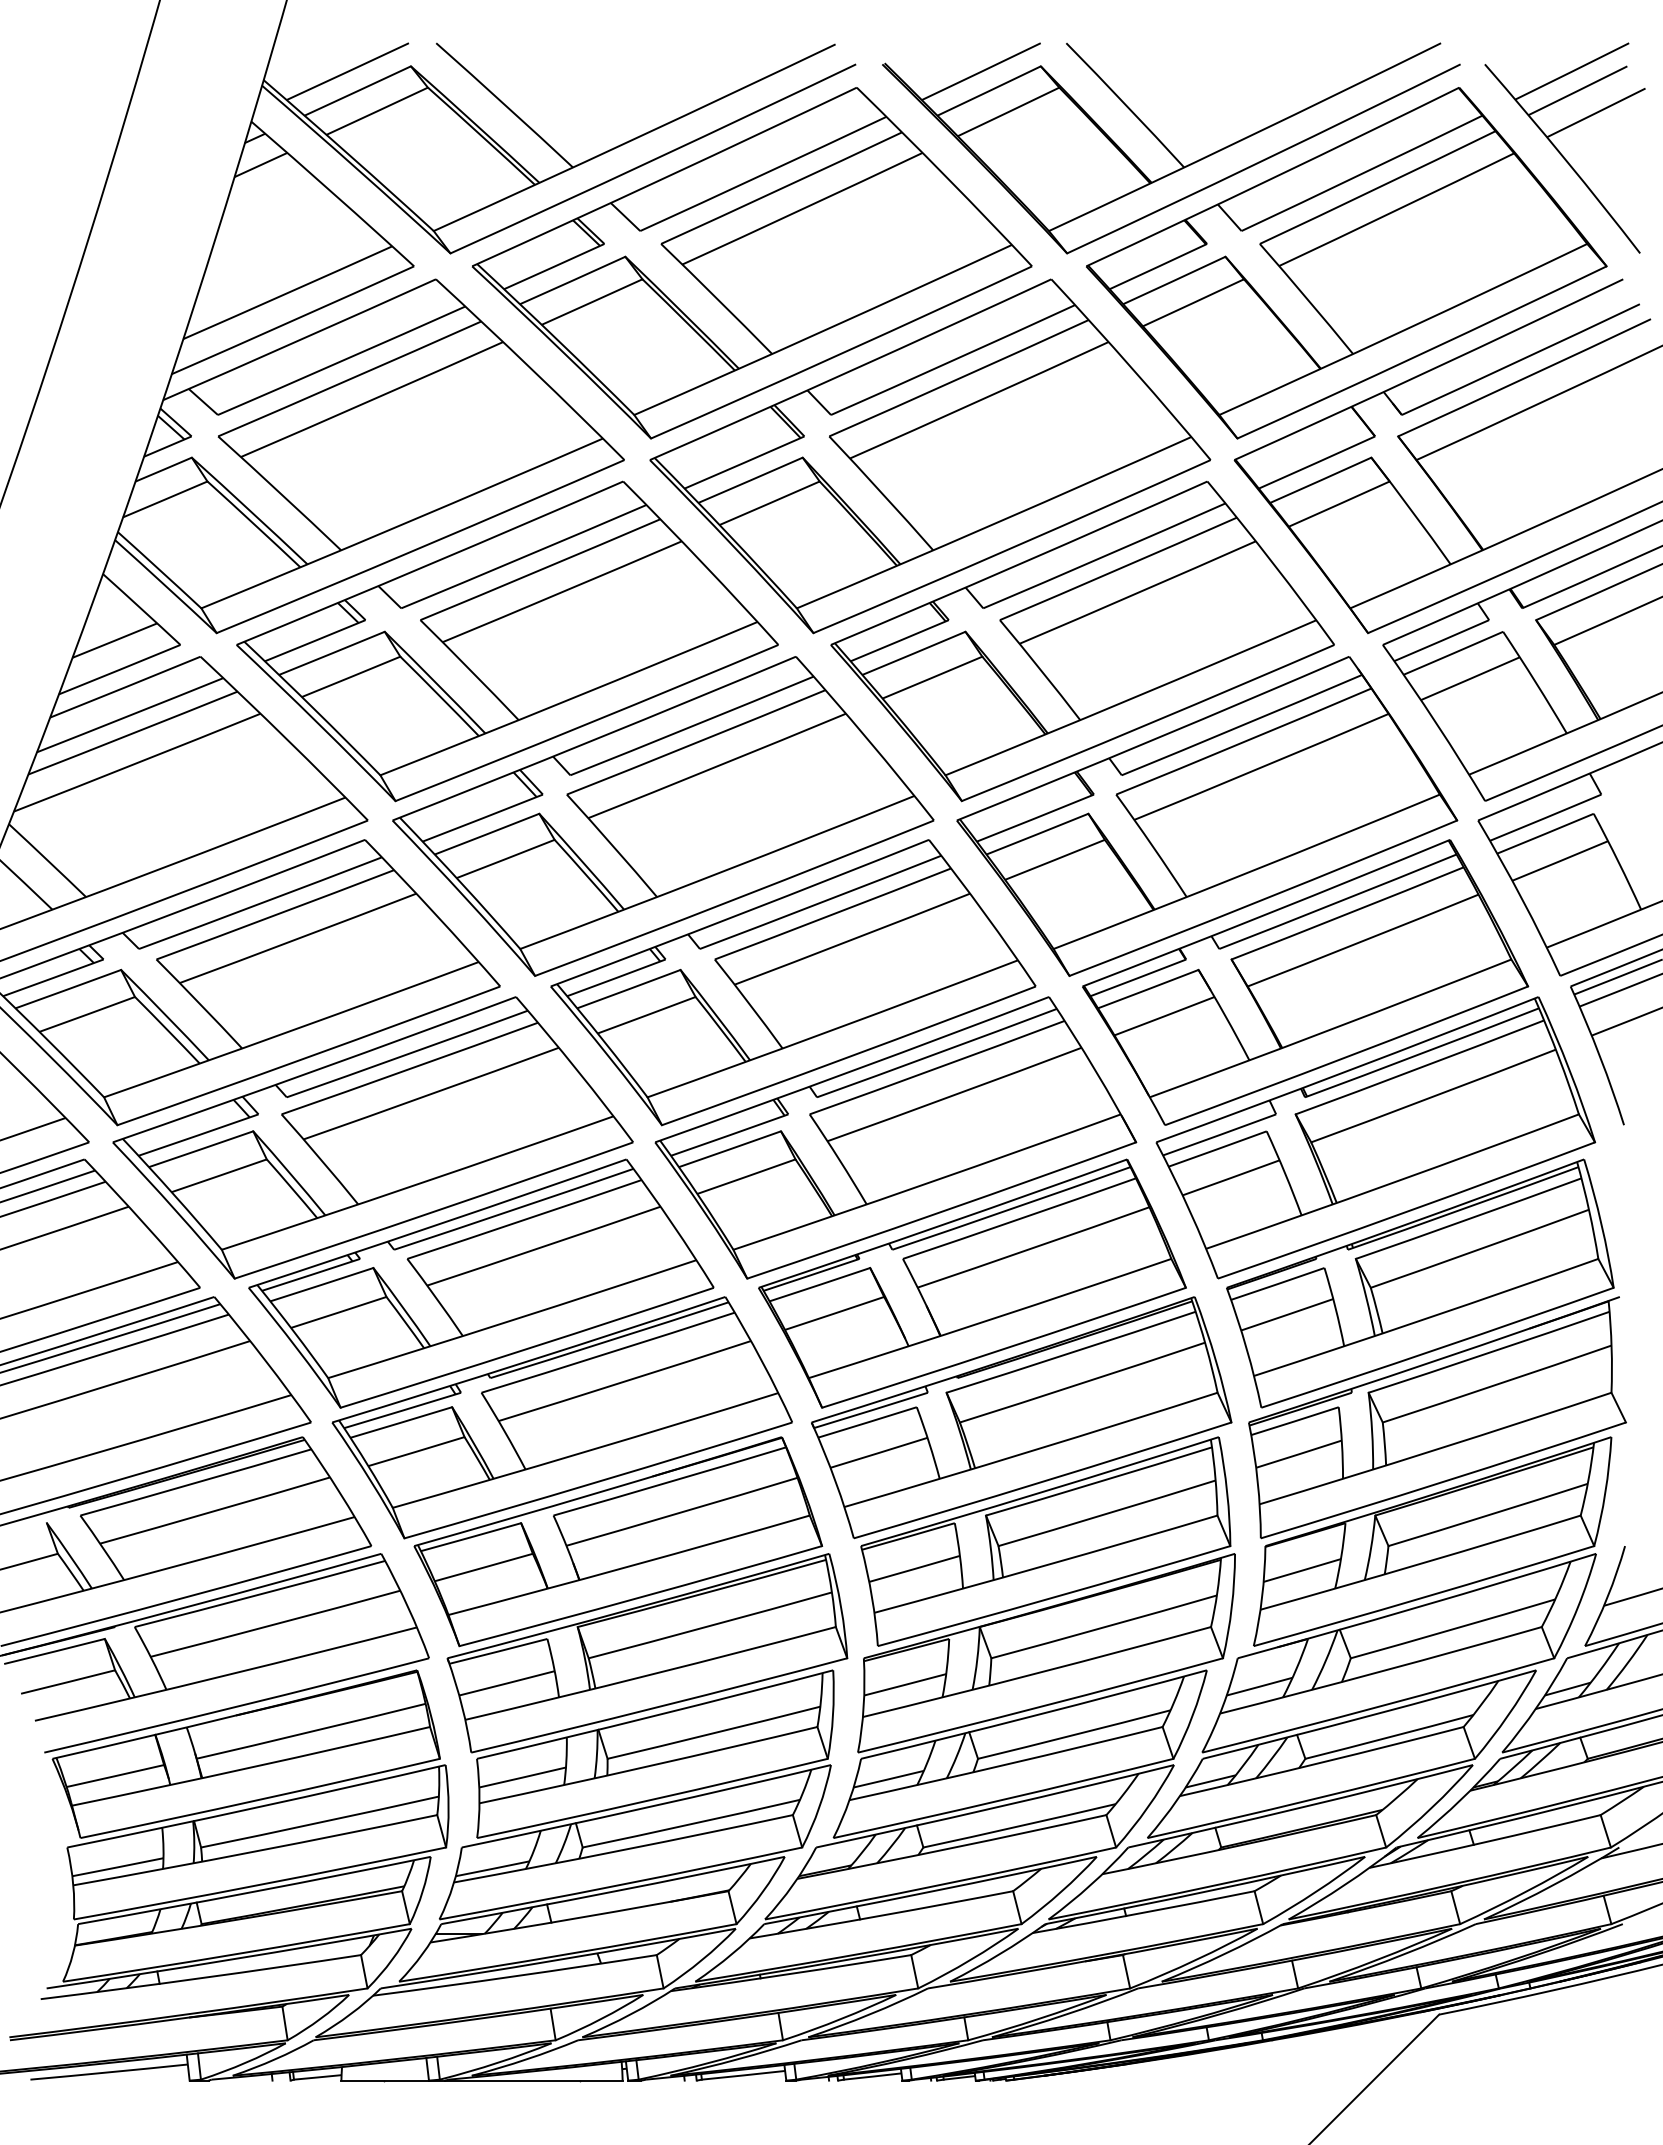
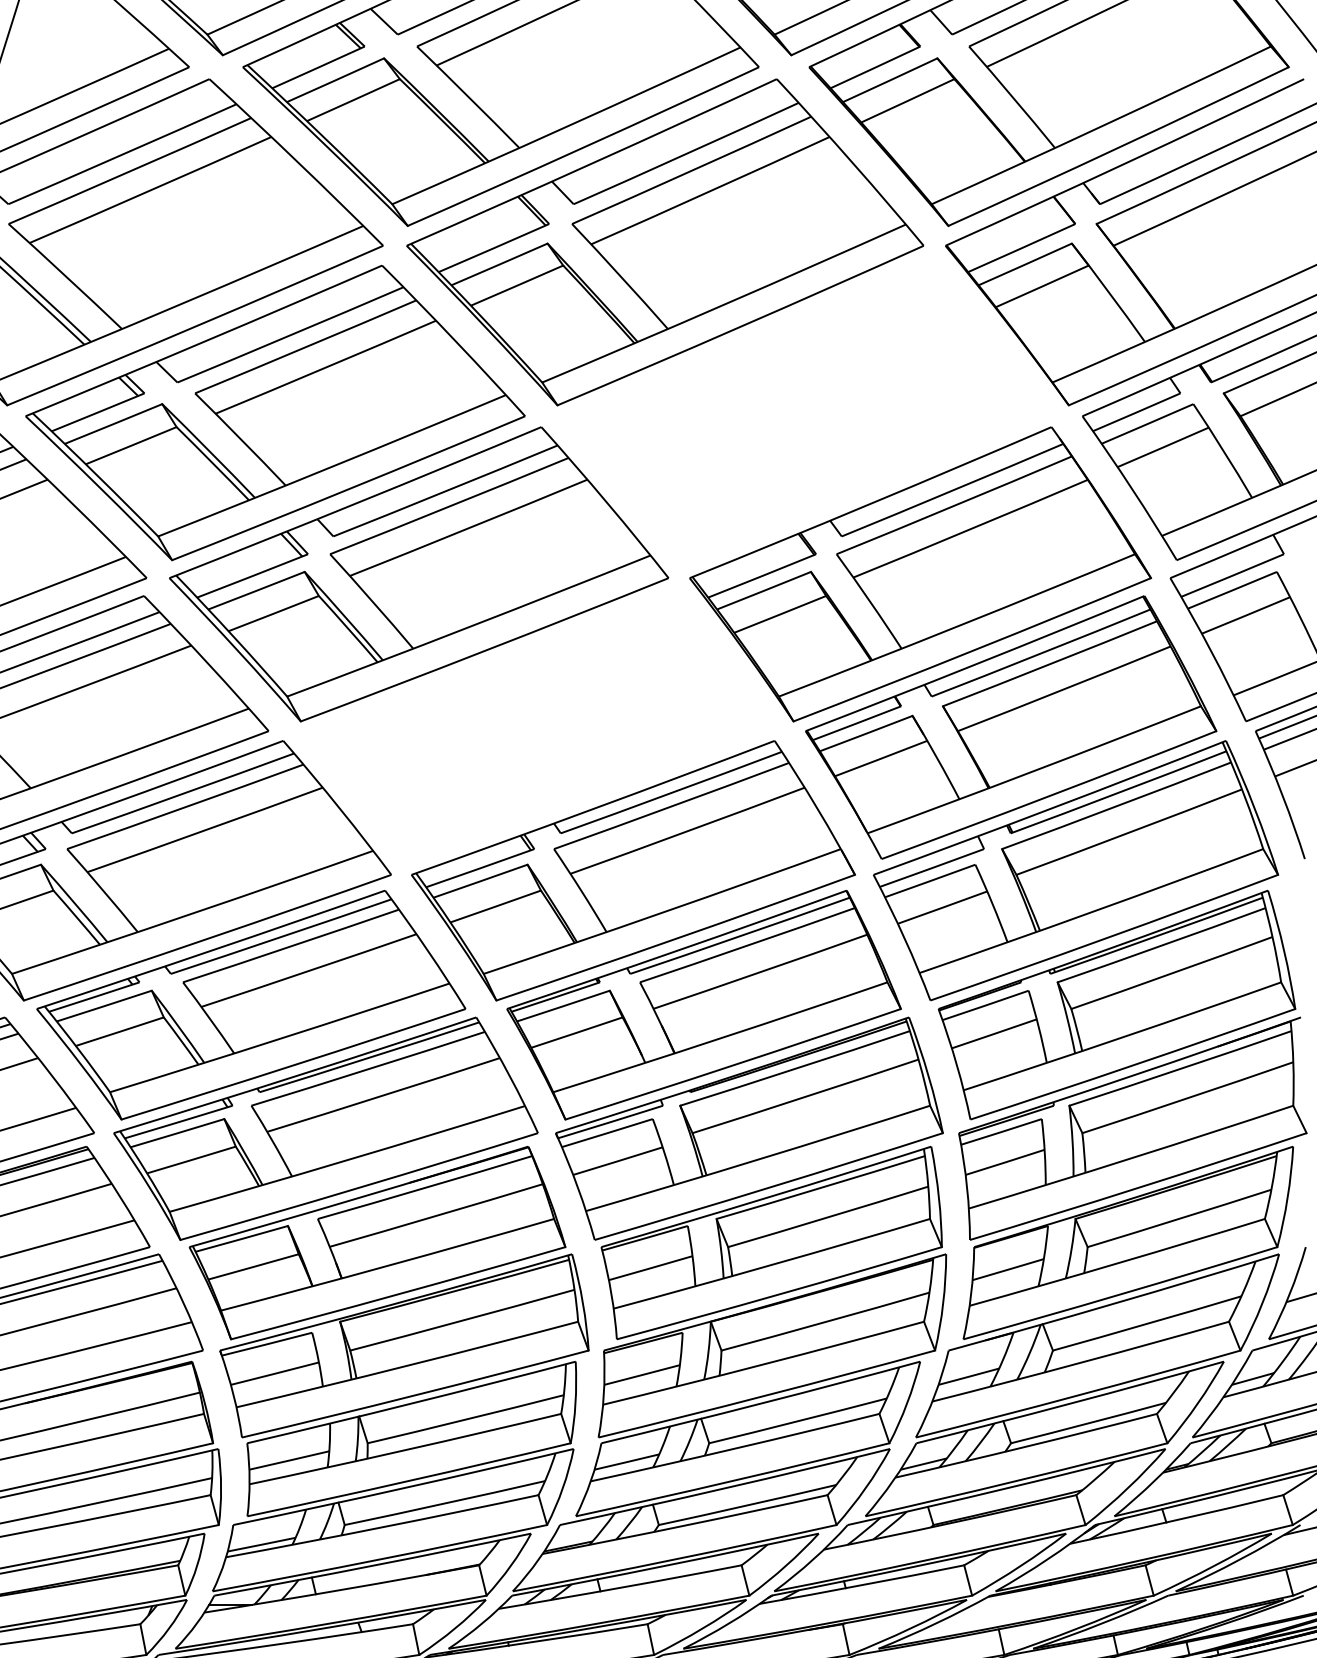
part: (1082, 641) -> (805, 413), removed
part: (793, 982) -> (539, 727), removed

